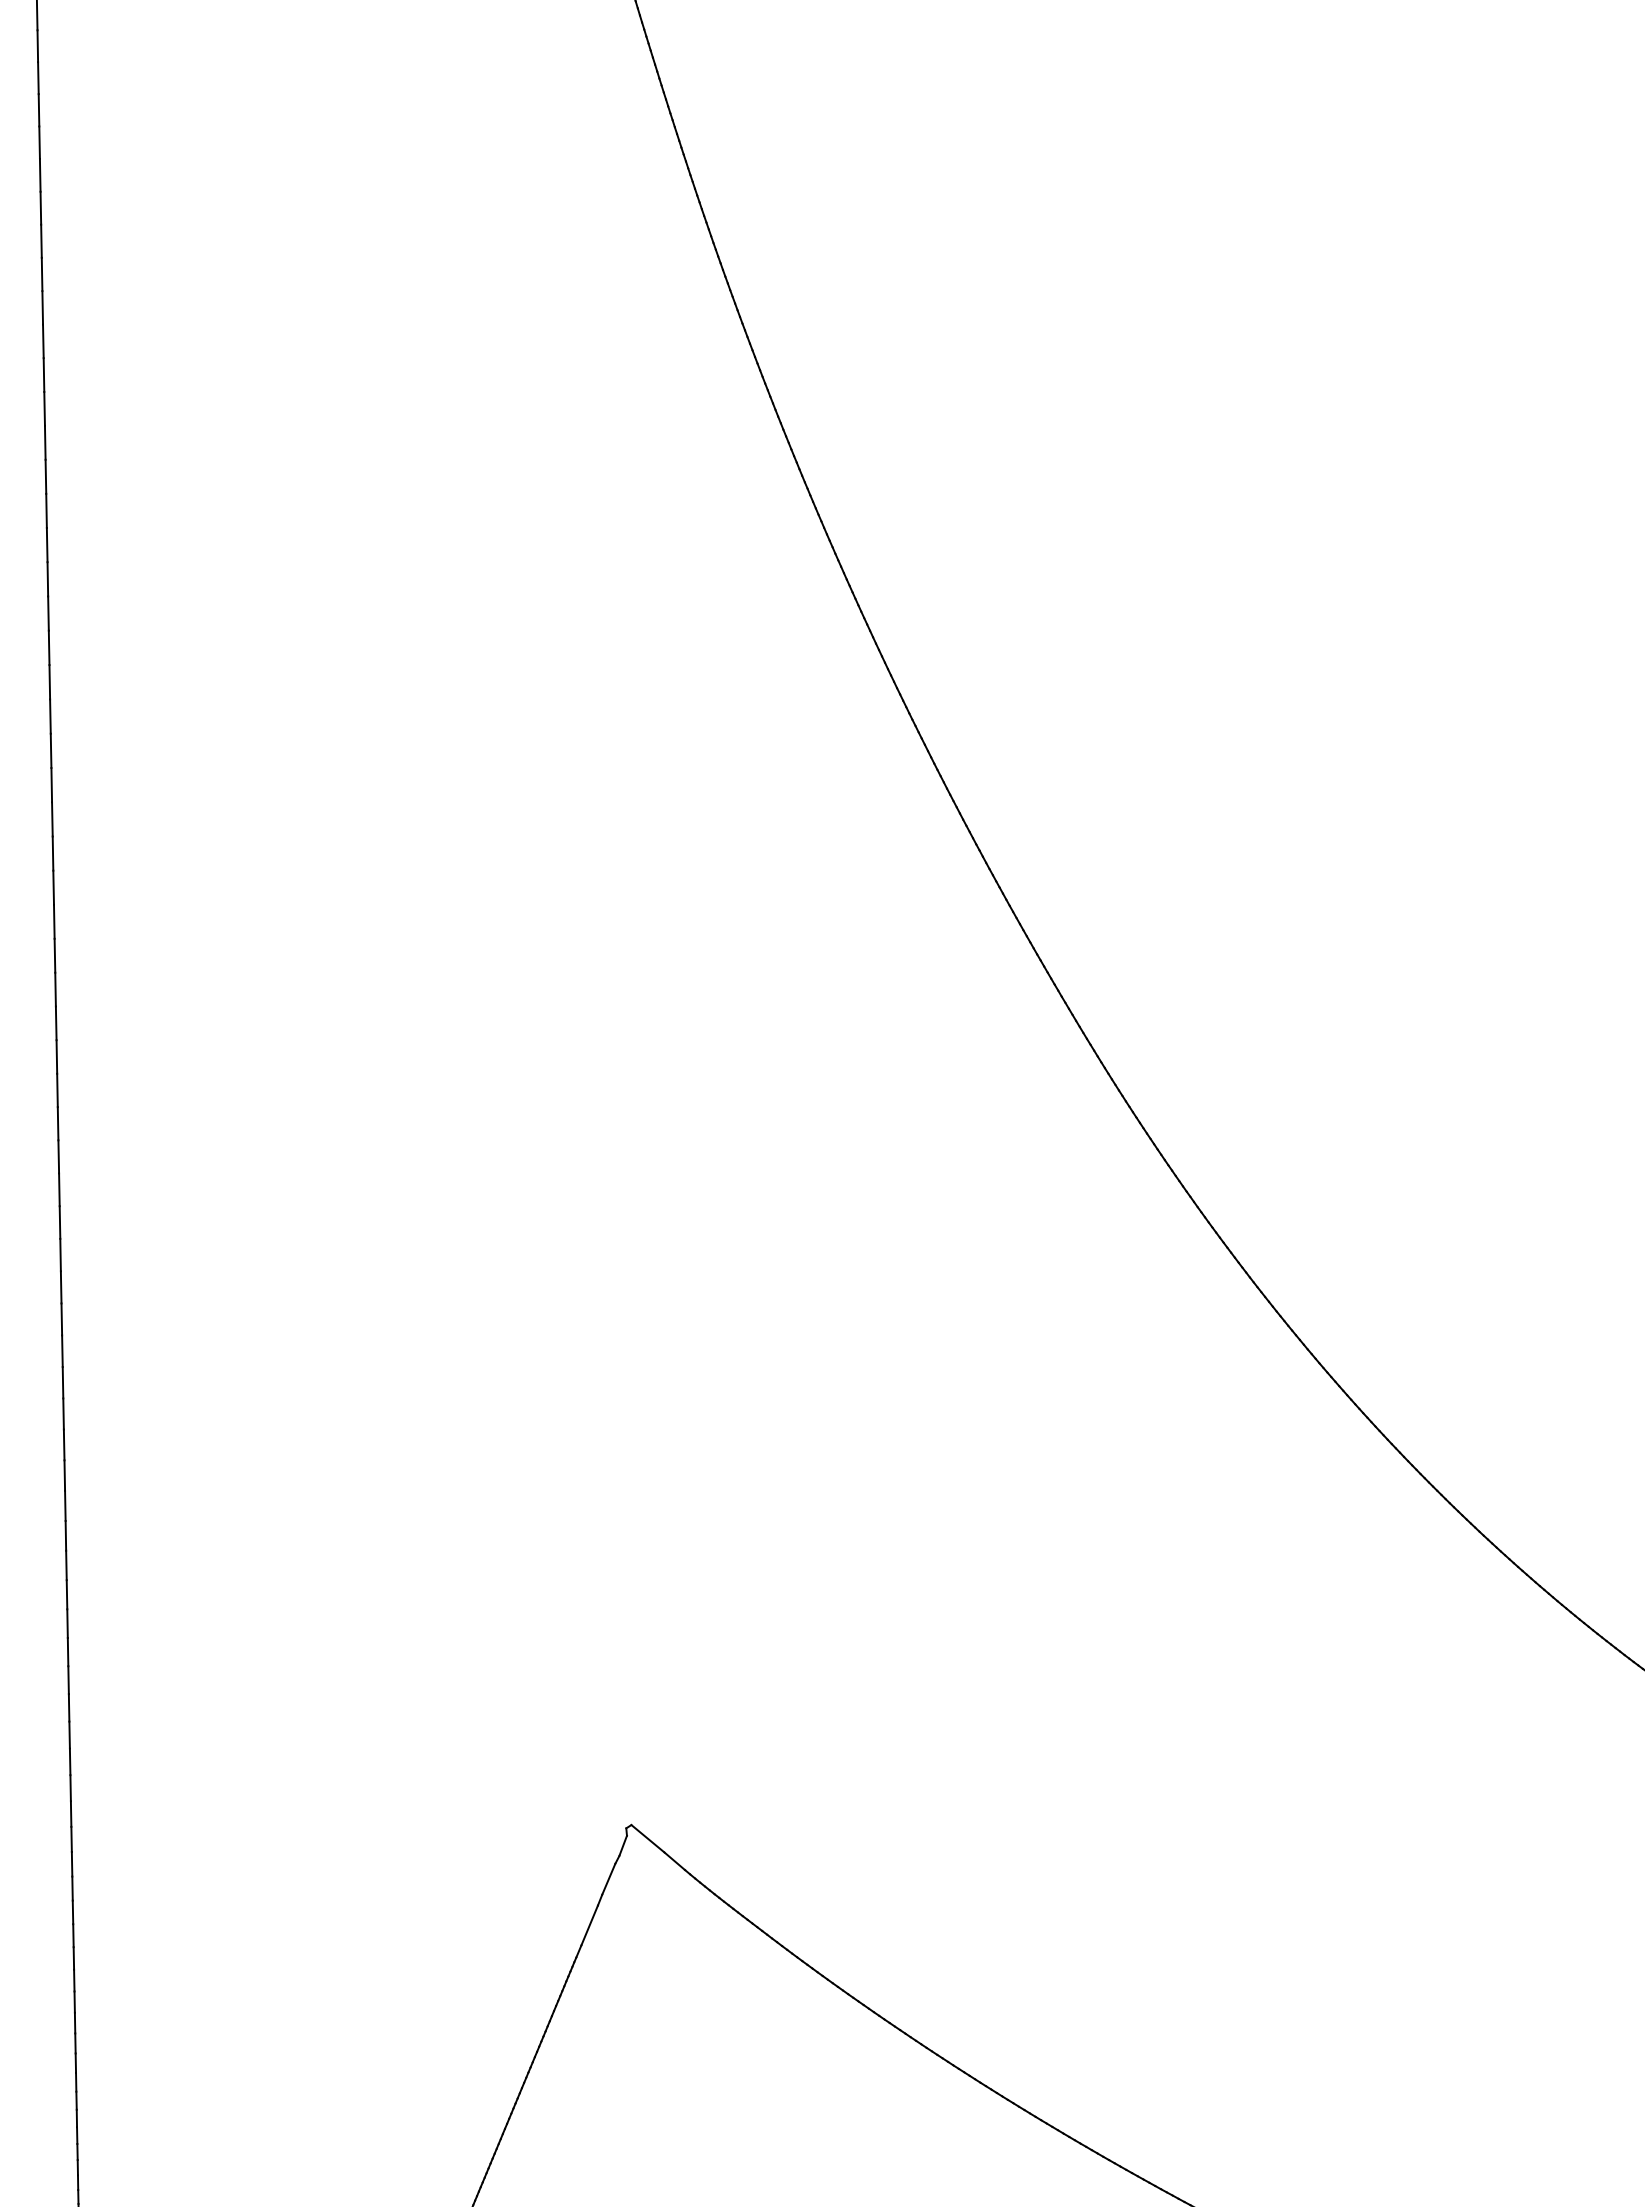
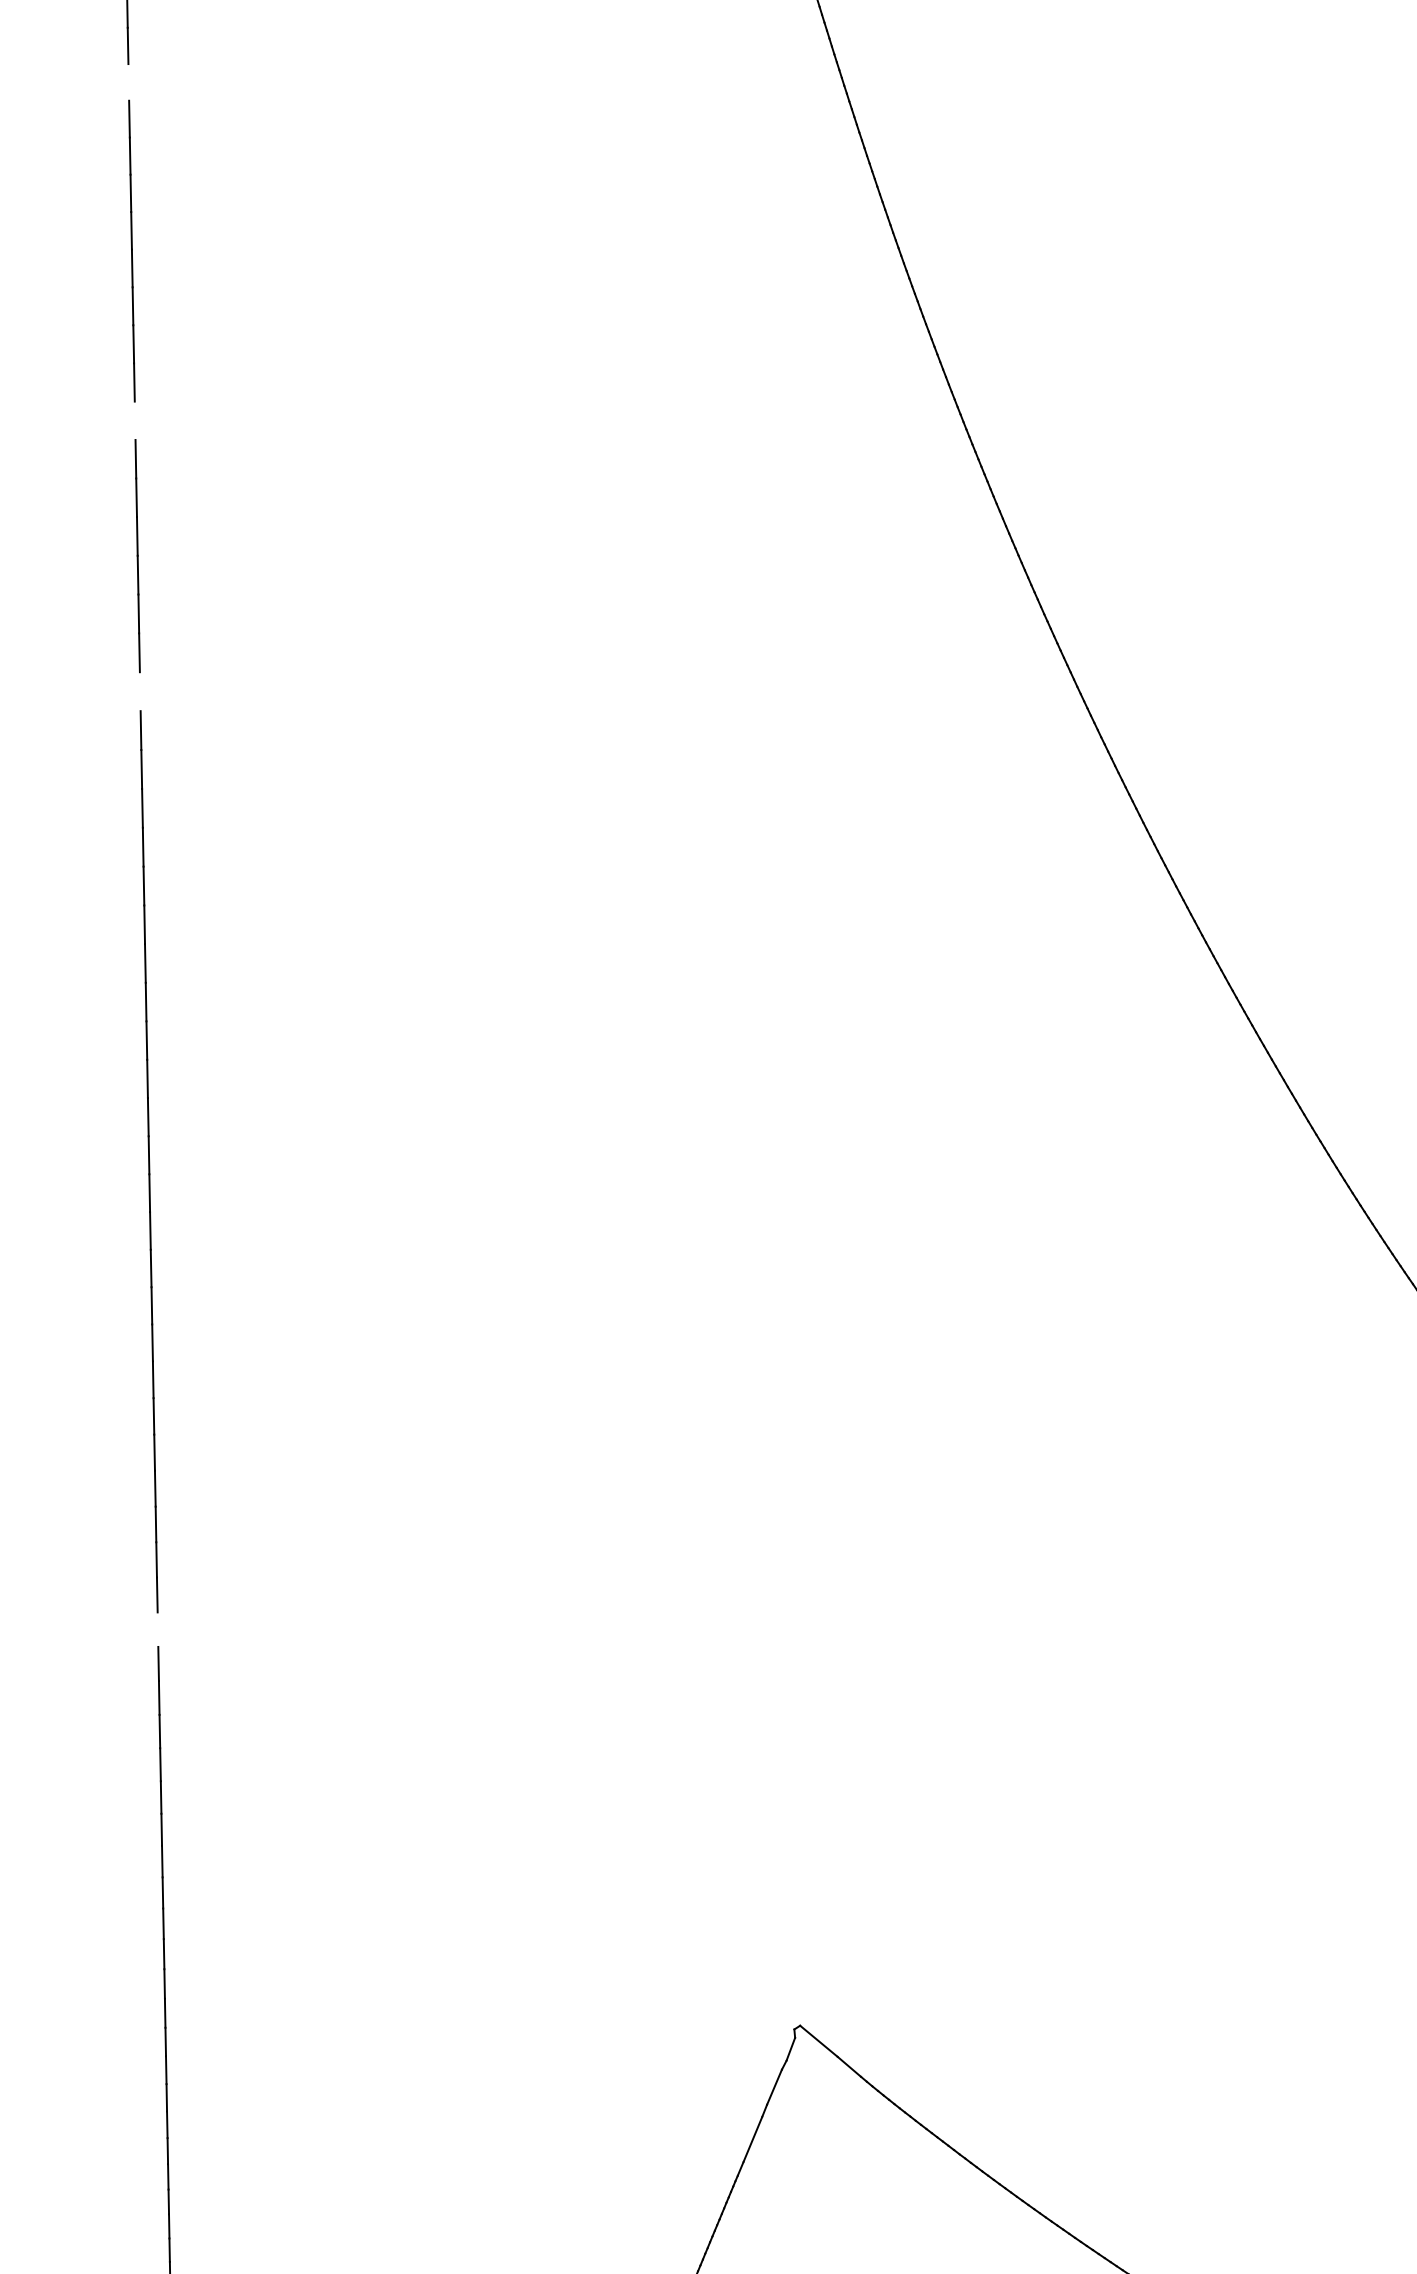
line: (38, 110) -> (128, 82), removed
line: (44, 408) -> (135, 420), removed
line: (48, 647) -> (139, 691), removed
line: (64, 1475) -> (157, 1629), removed

